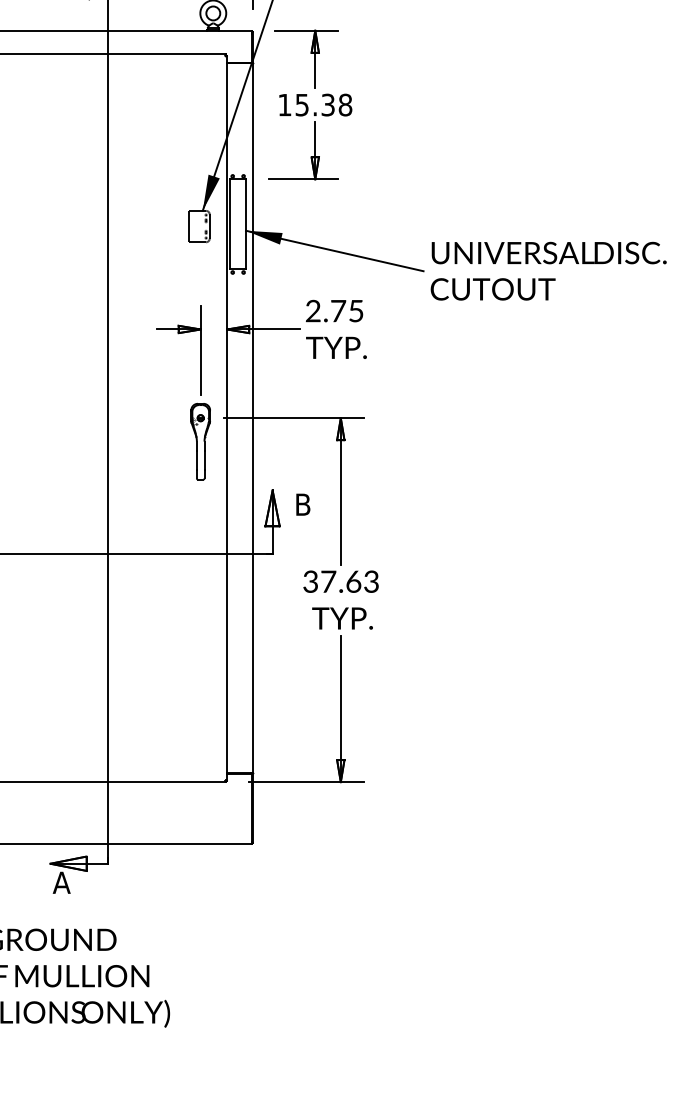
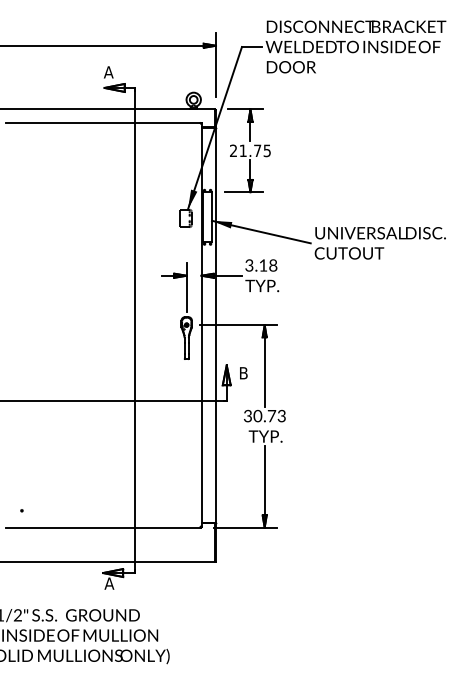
text: (315, 104) -> (250, 150), 15.38 -> 21.75
text: (335, 311) -> (261, 265), 2.75 -> 3.18
text: (340, 582) -> (264, 416), 37.63 -> 30.73

